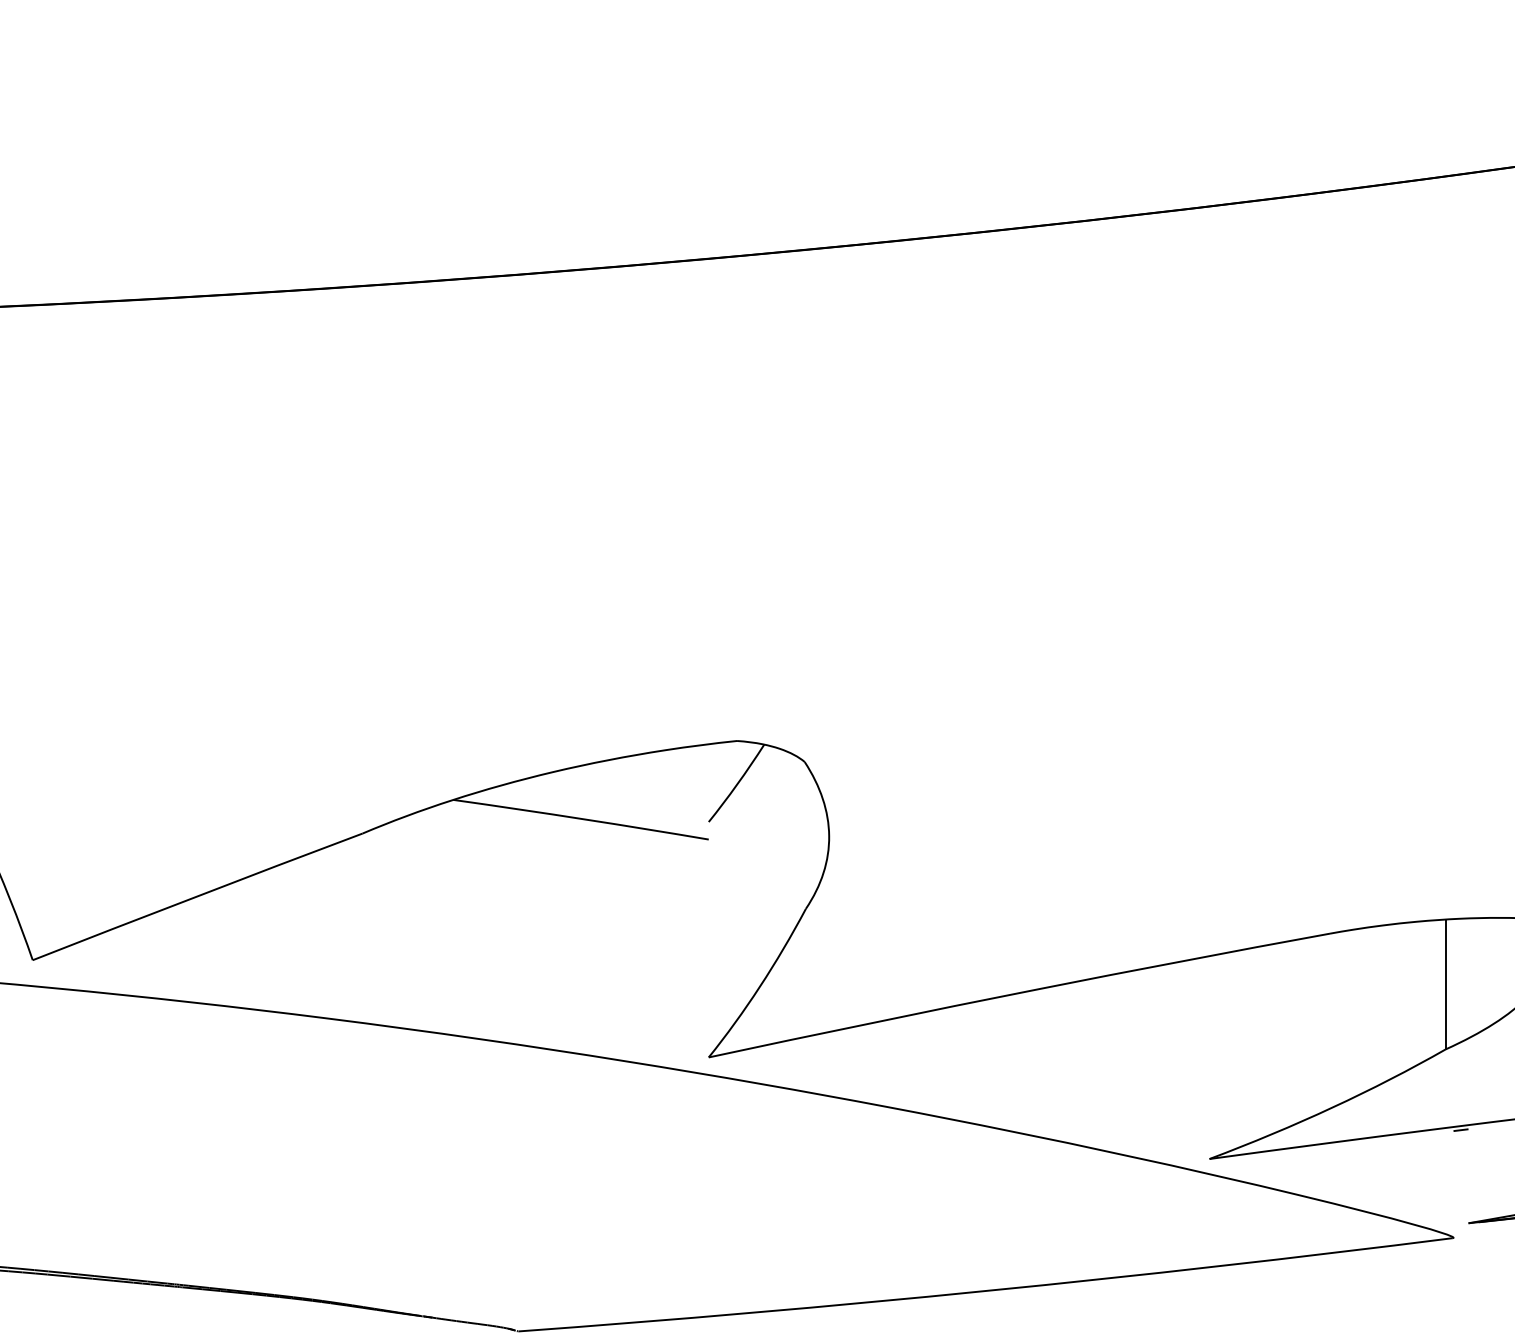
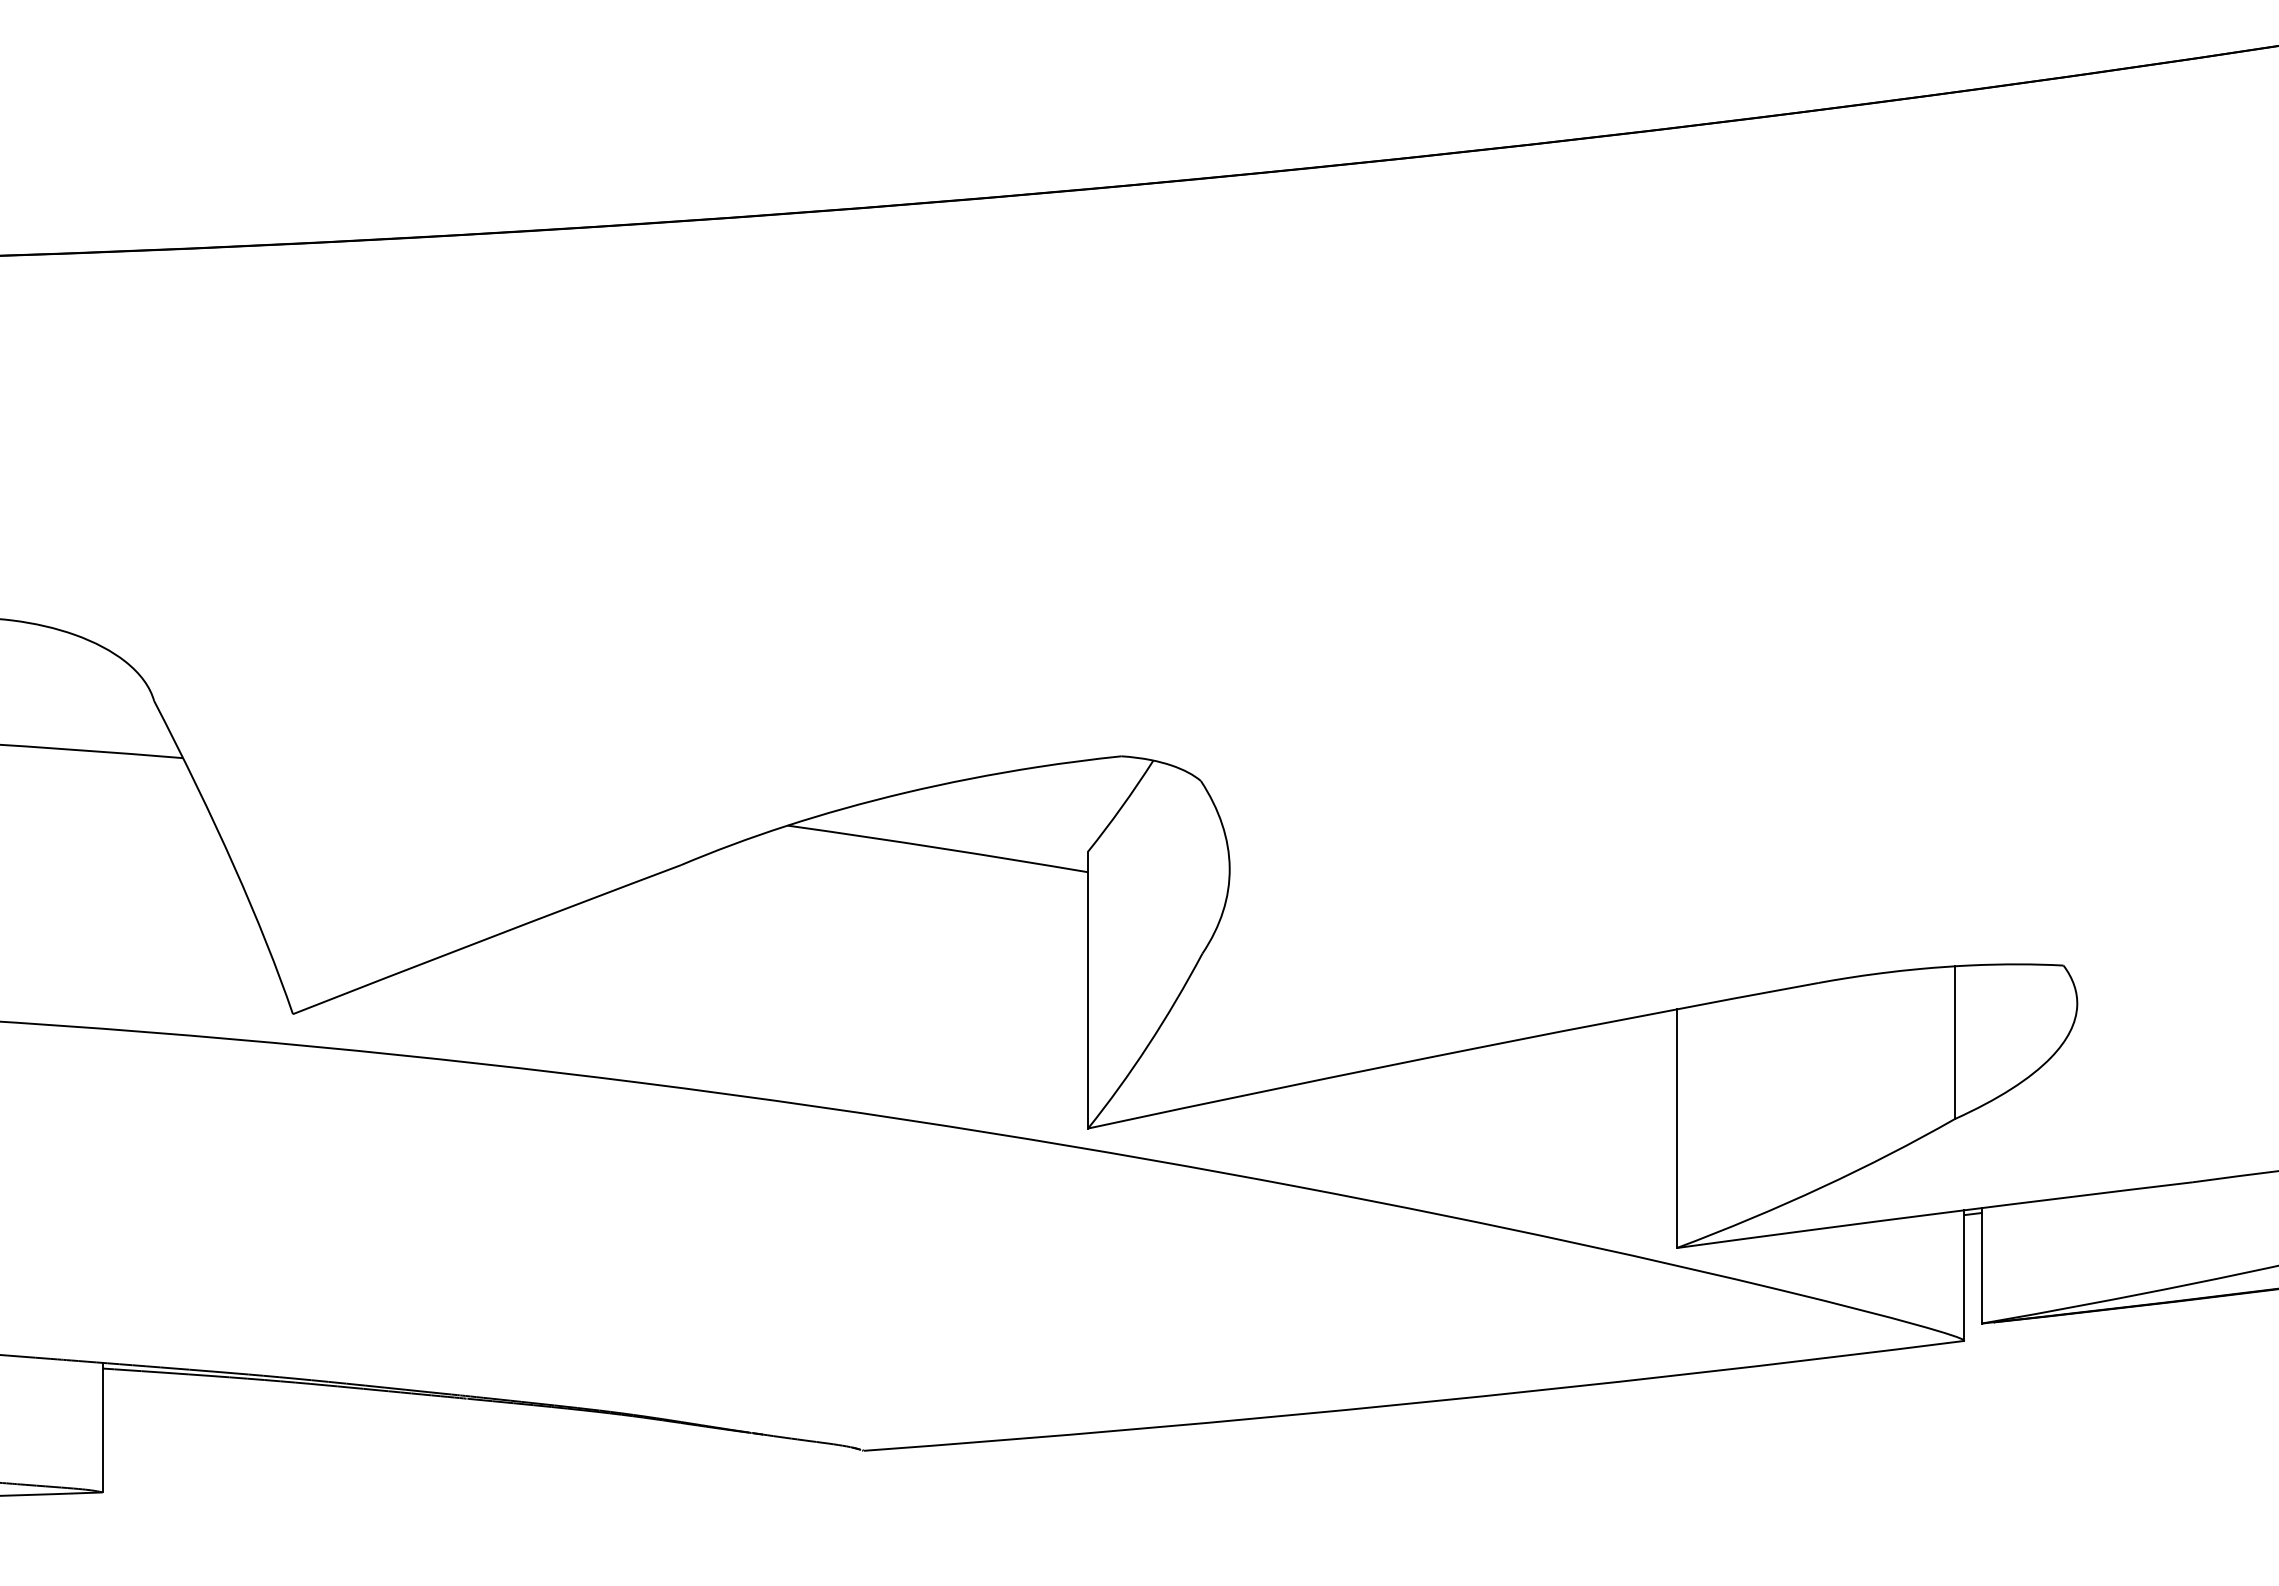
line: (709, 939) -> (1088, 989), added
line: (1209, 1057) -> (1677, 1128), added
line: (1468, 1173) -> (1981, 1265), added
line: (1453, 1182) -> (1964, 1275), added

